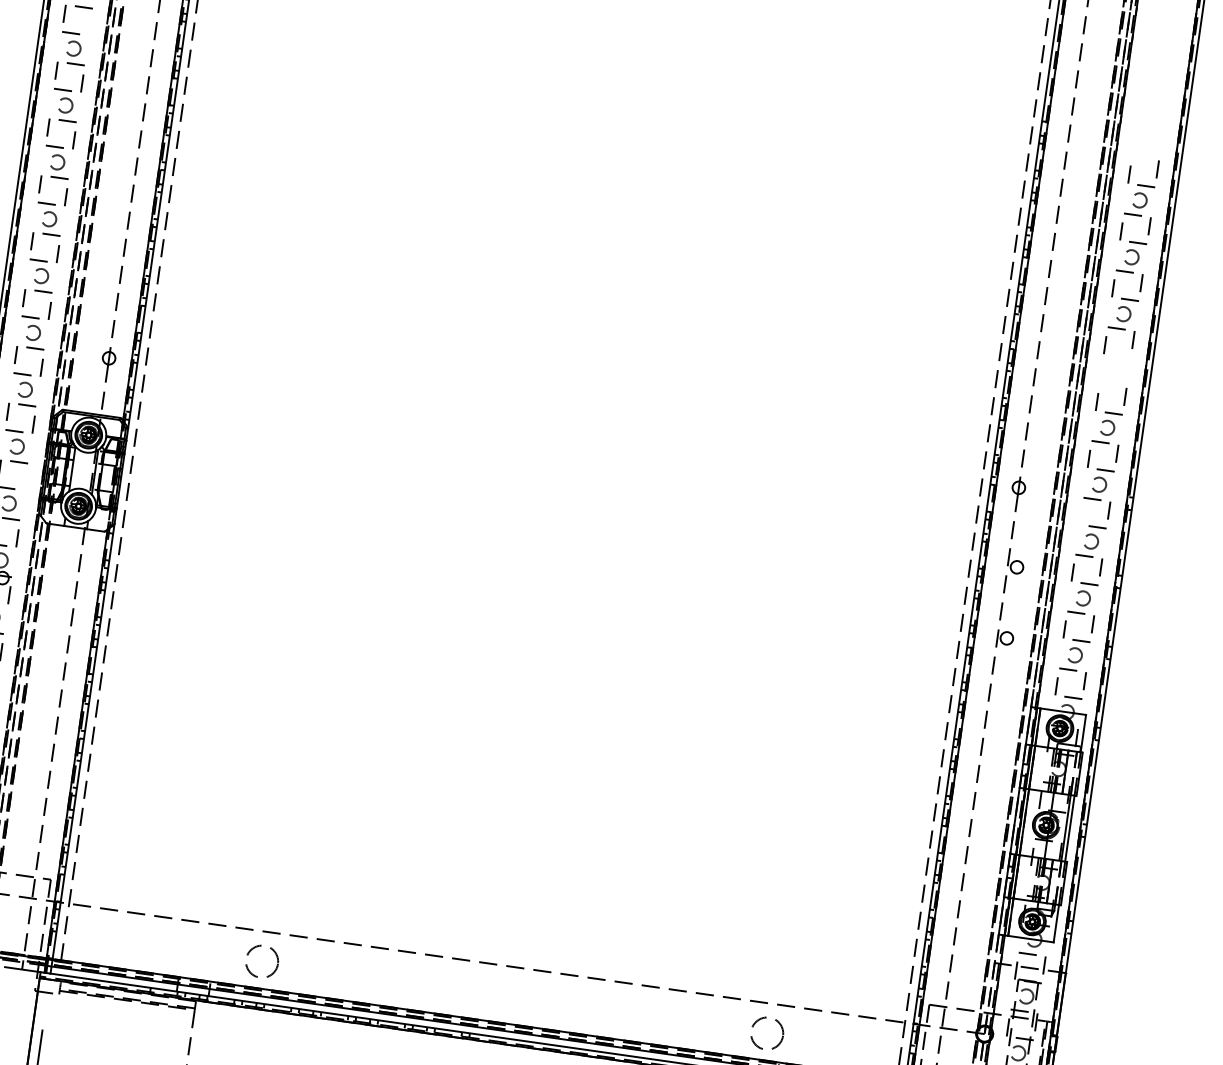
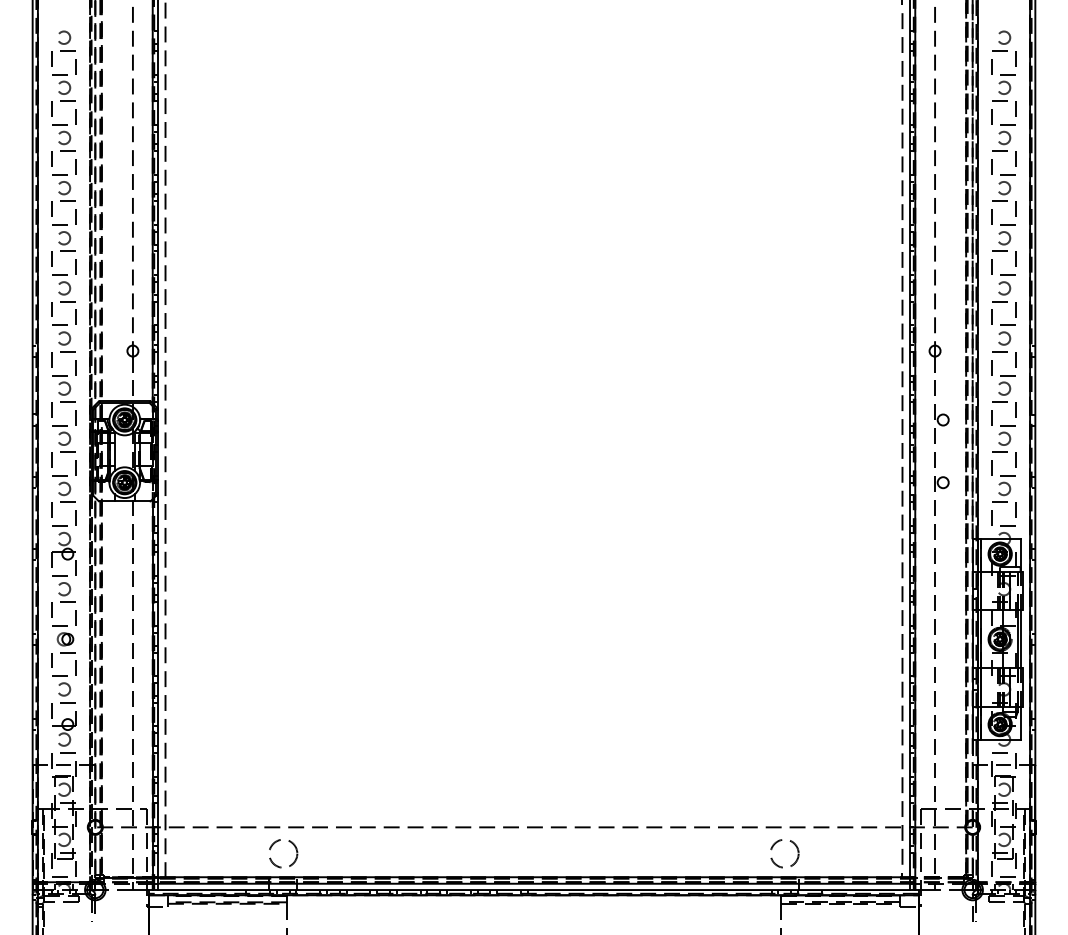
line: (89, 26) -> (75, 66), added
part: (1144, 146) -> (1001, 40), added
part: (1114, 370) -> (1003, 237), added
line: (25, 481) -> (75, 467), added
line: (1080, 515) -> (991, 367), added
circle: (262, 961) -> (283, 853), moved

